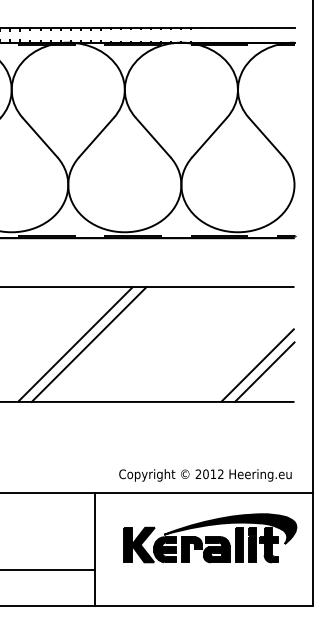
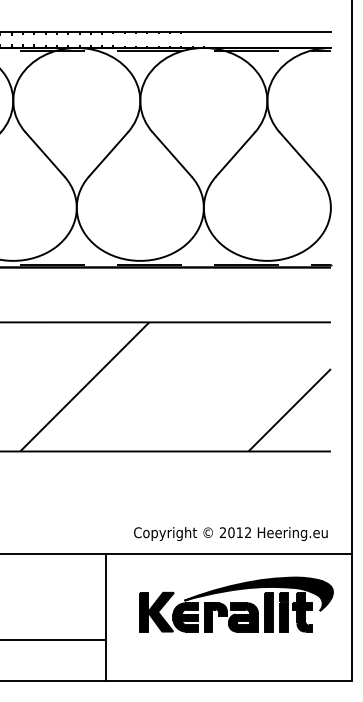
line: (88, 344) -> (99, 386), removed
line: (264, 371) -> (297, 417), removed

